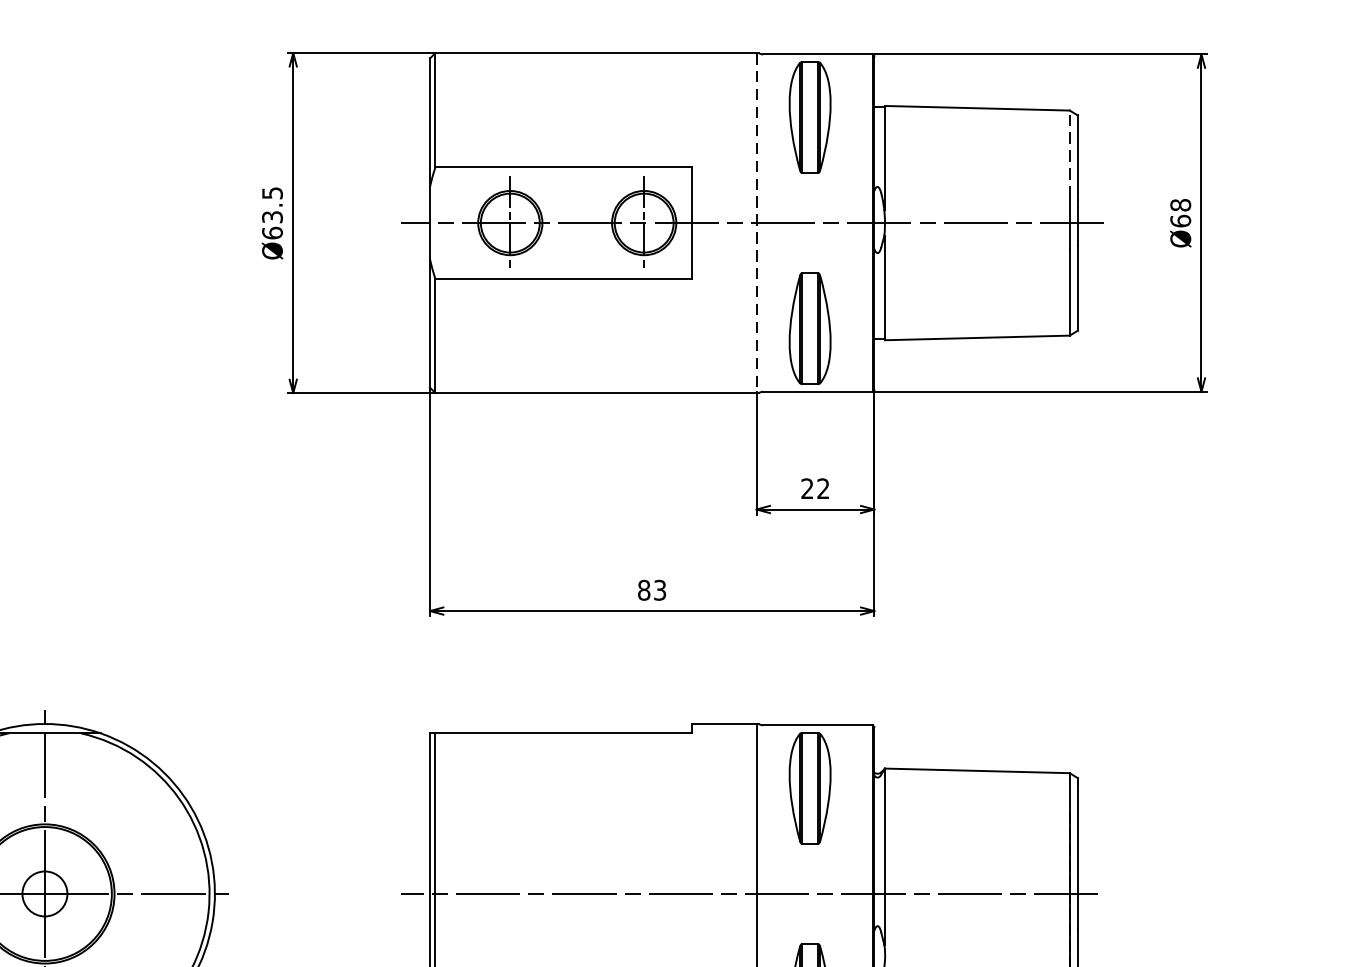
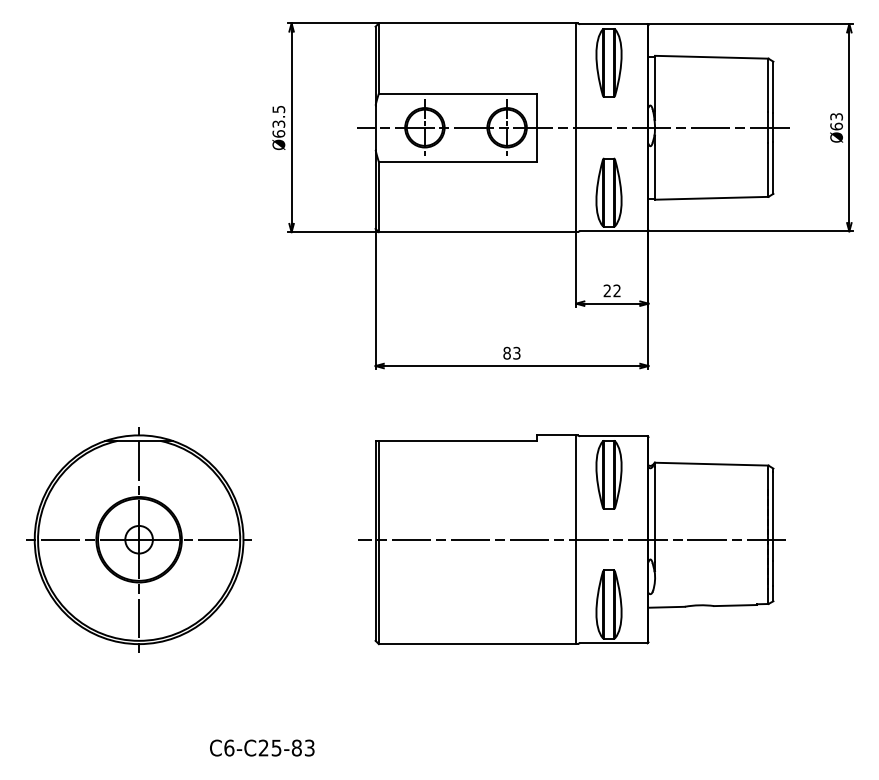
line: (1069, 154) -> (768, 85), dashed -> solid
text: (1180, 204) -> (836, 116), Ø68 -> Ø63
line: (757, 224) -> (576, 128), dashed -> solid

